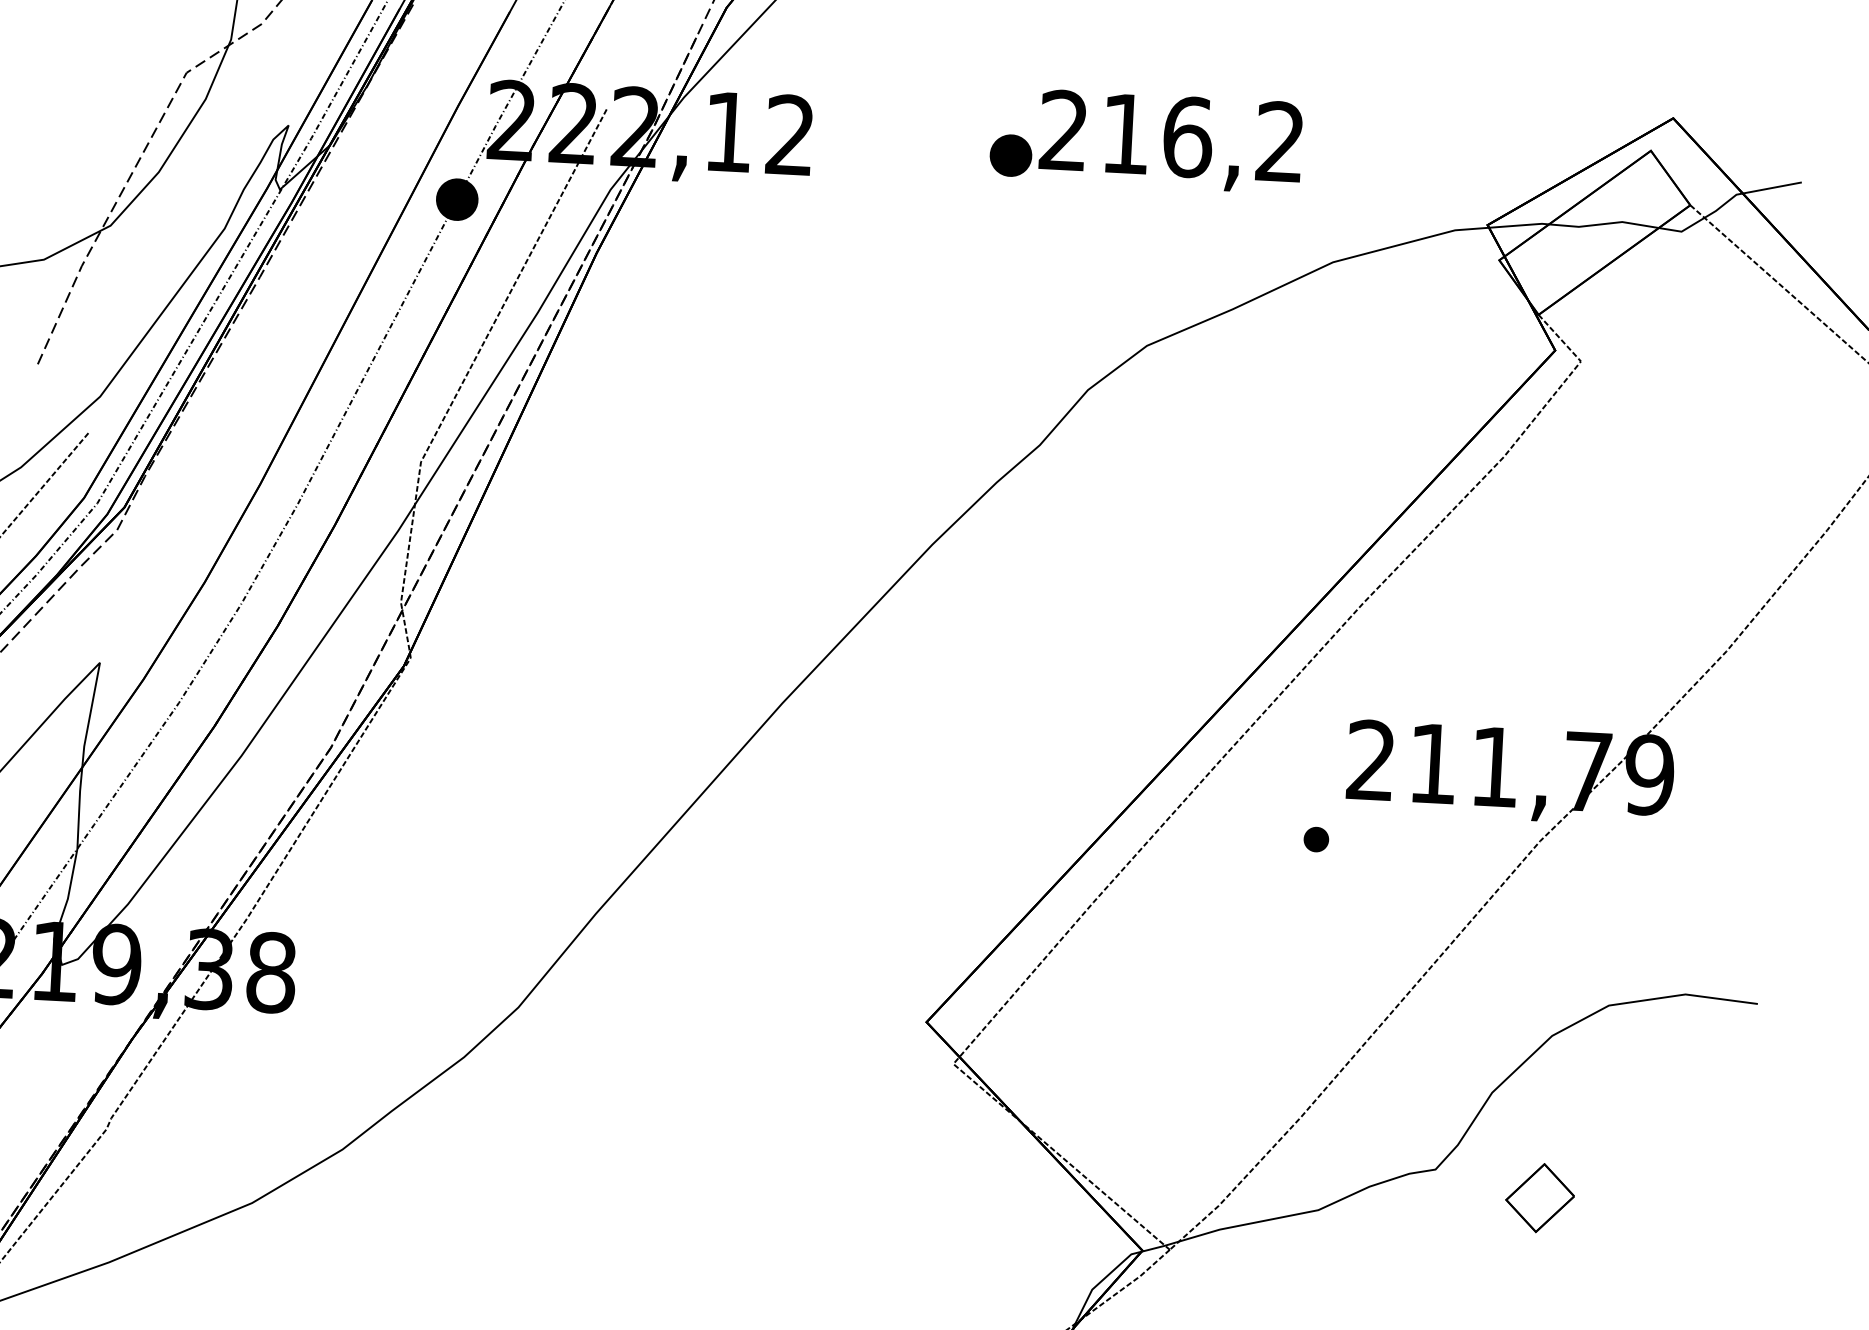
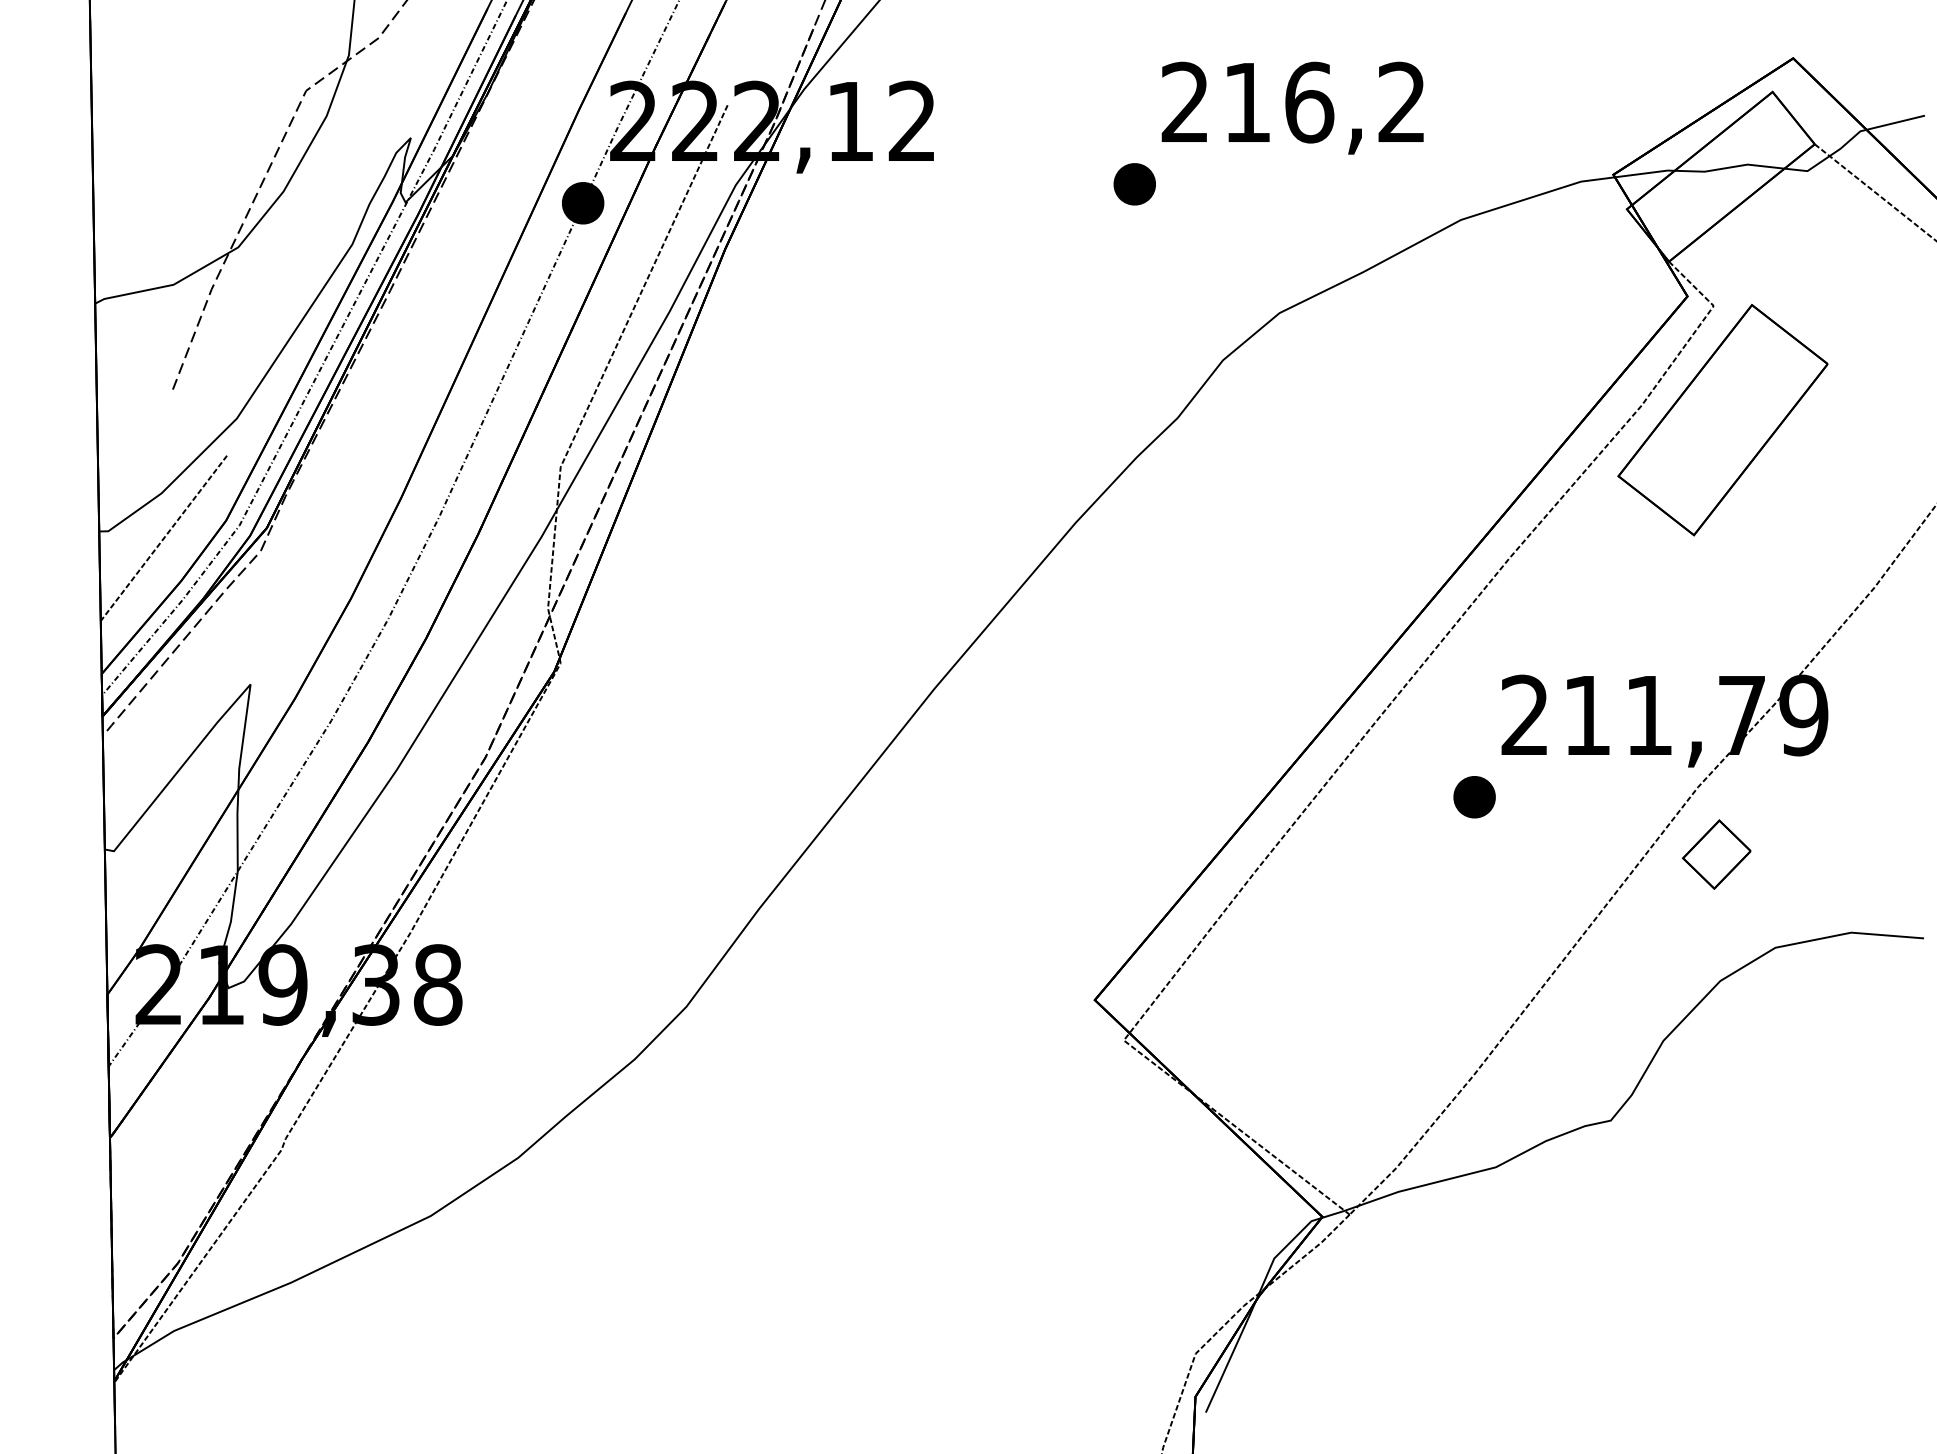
part: (1010, 155) -> (1134, 184), moved
part: (1583, 476) -> (1722, 420), added
part: (1316, 839) -> (1474, 797), size x1.67
part: (1539, 1197) -> (1716, 854), moved

